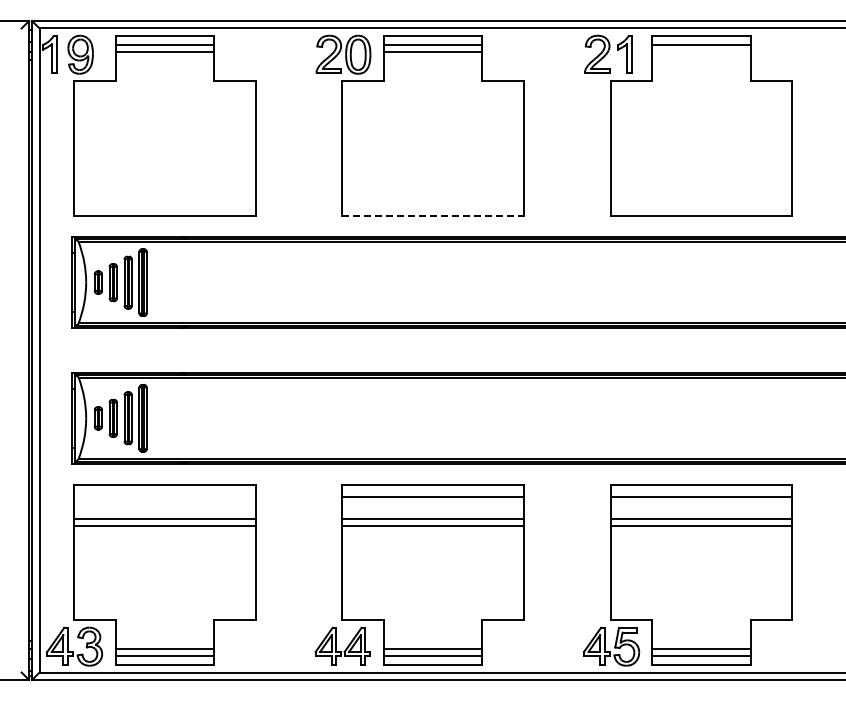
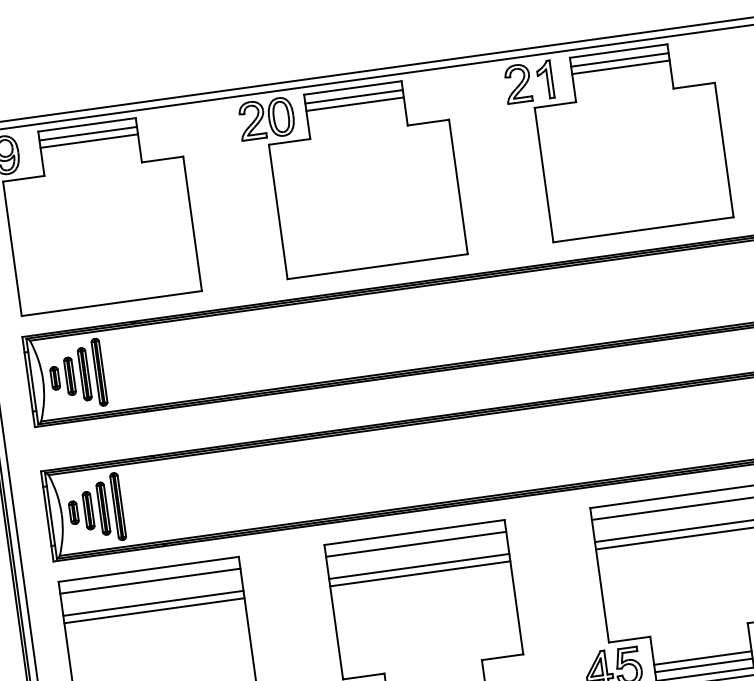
line: (701, 52) -> (620, 67), added
line: (433, 216) -> (378, 266), dashed -> solid
line: (164, 496) -> (150, 581), added

